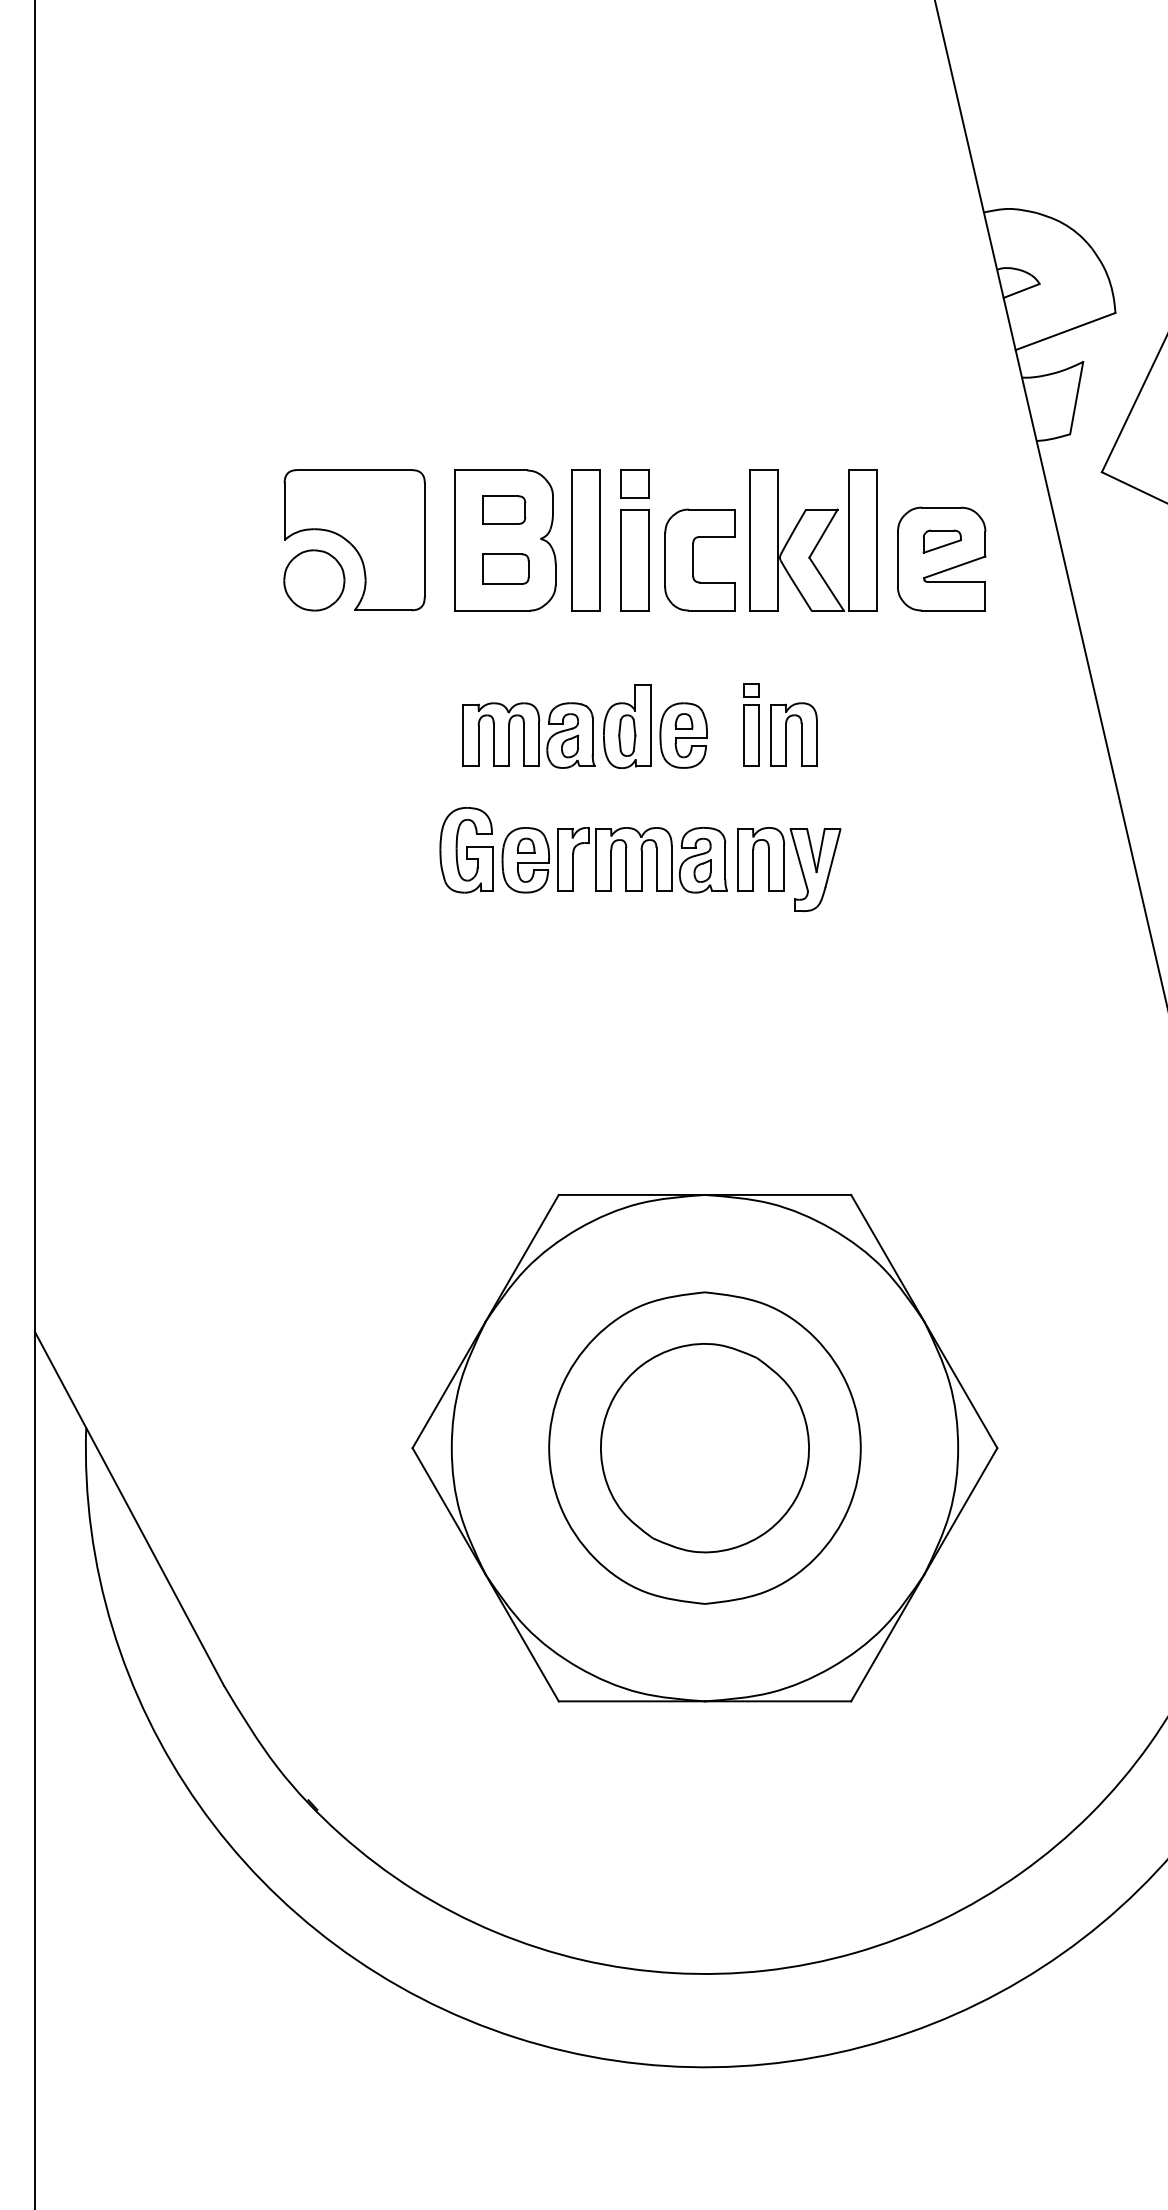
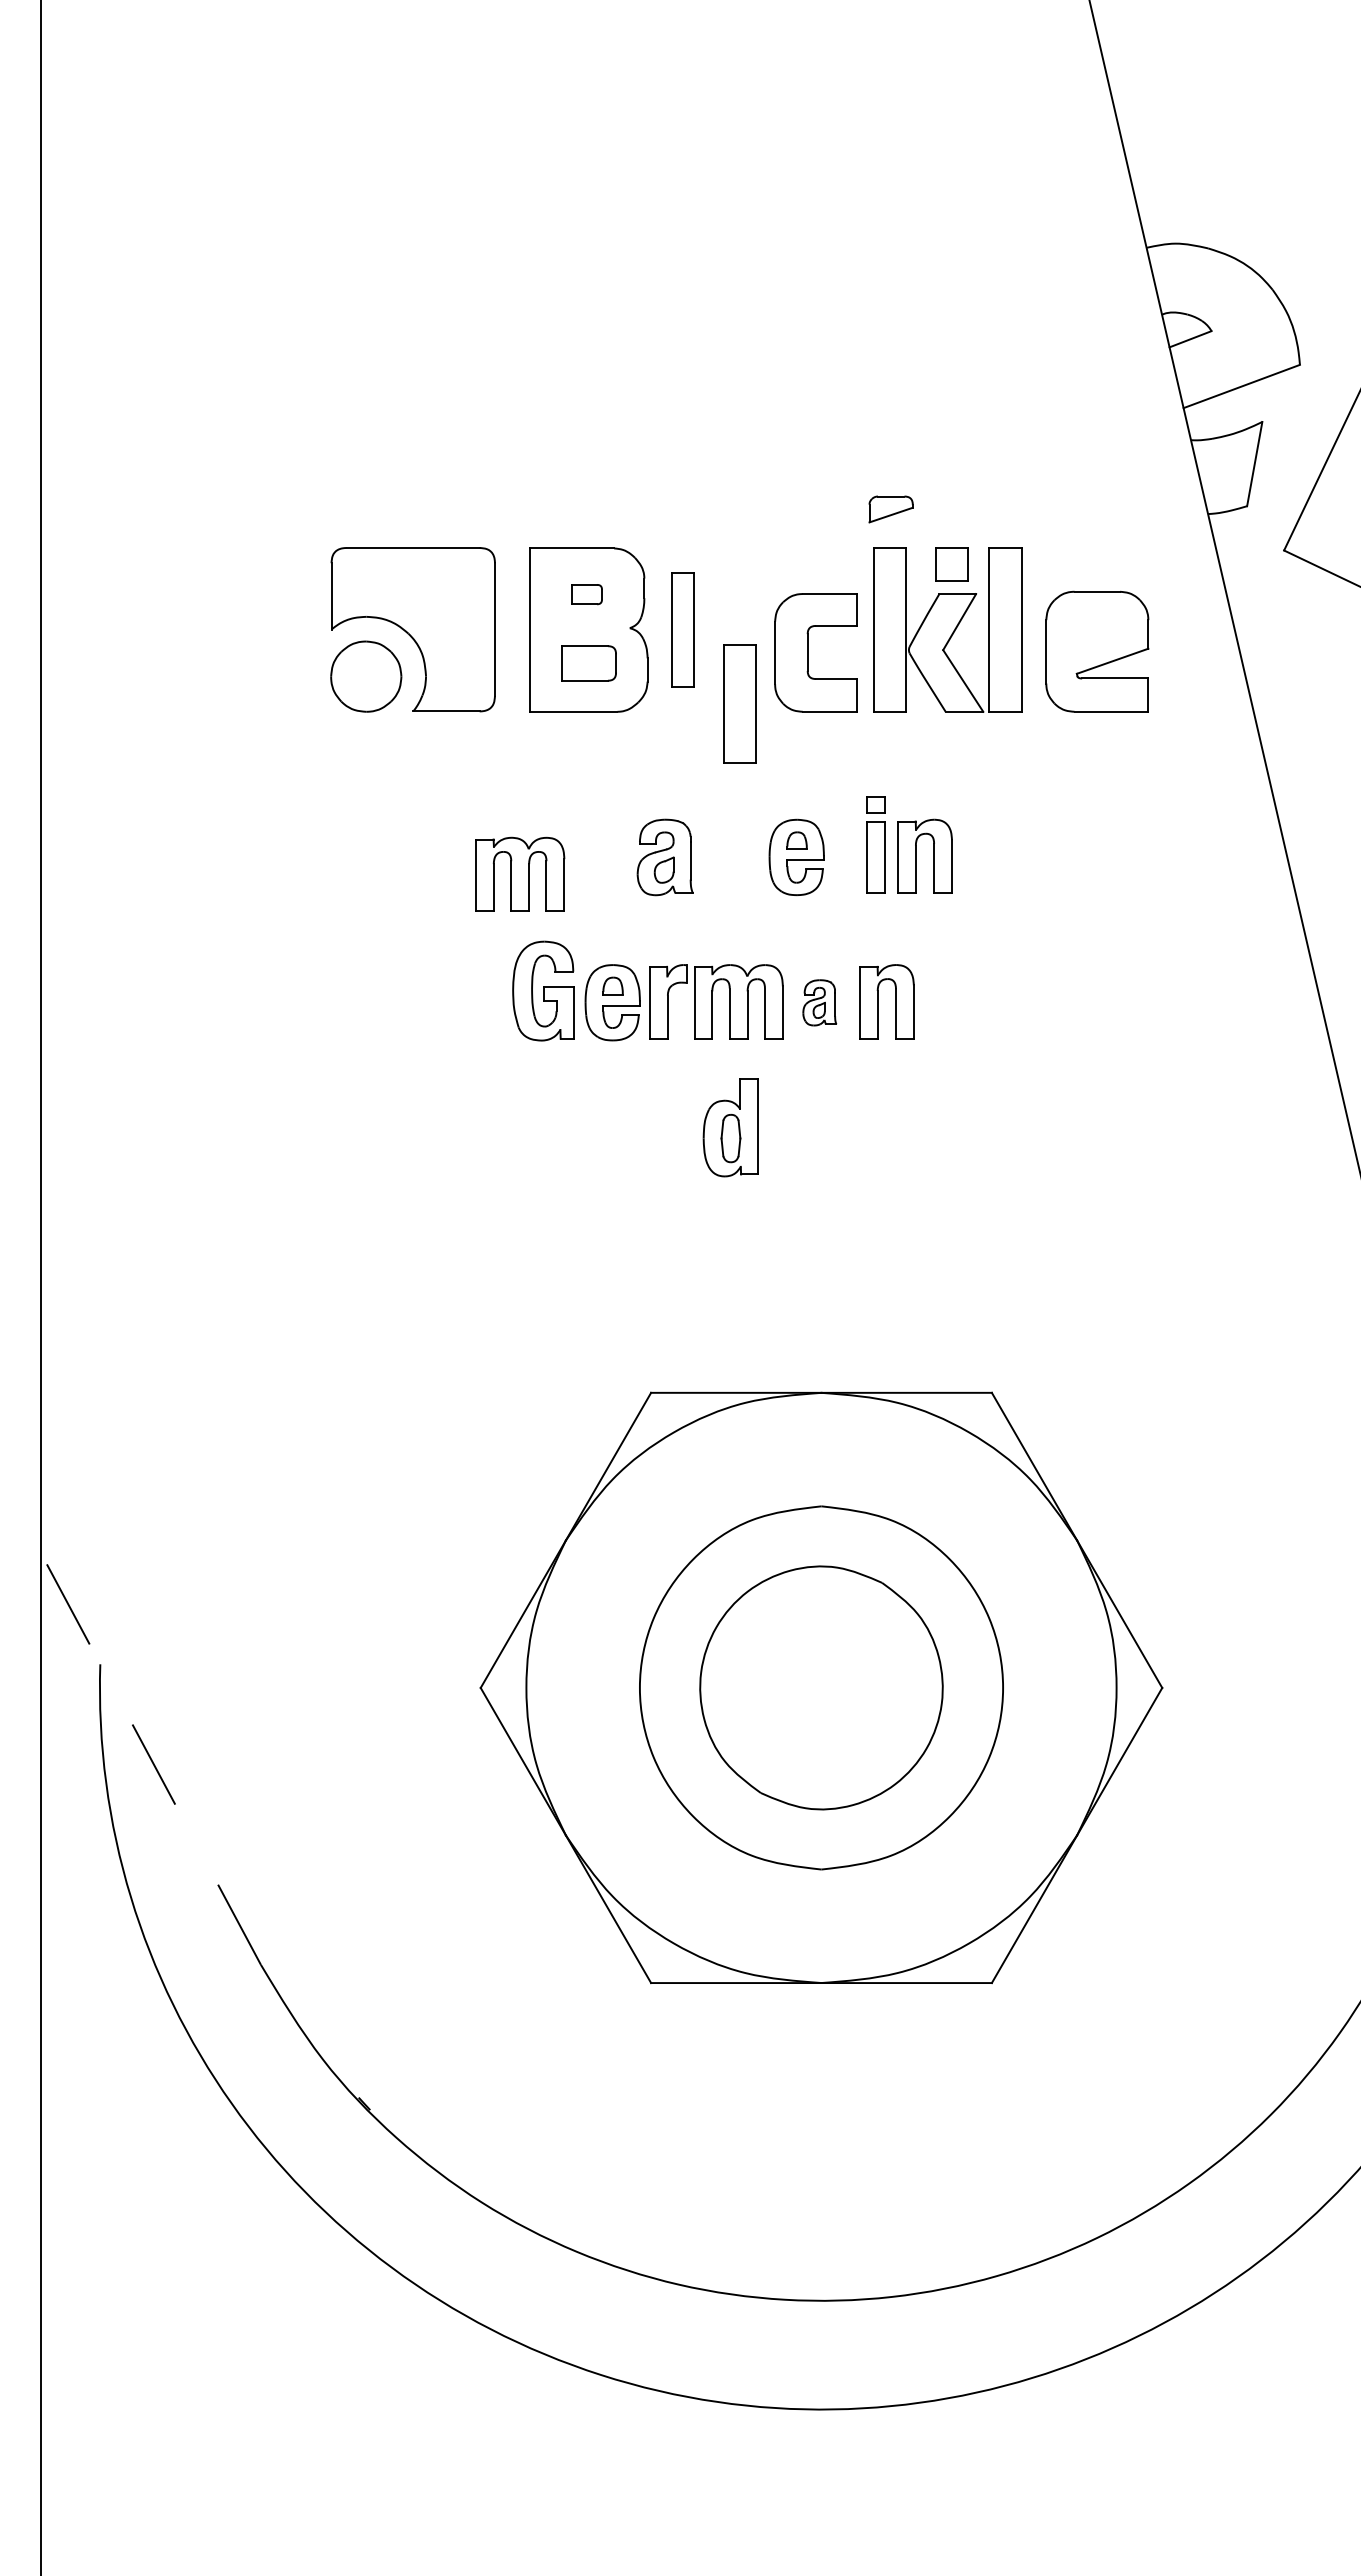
part: (634, 484) -> (951, 564), moved
part: (503, 509) -> (586, 594), size x0.6
part: (585, 540) -> (682, 629), size x0.7
part: (941, 541) -> (890, 509), moved
part: (634, 559) -> (739, 703), moved
part: (626, 726) -> (730, 1127), moved
part: (501, 733) -> (520, 873), moved
part: (703, 860) -> (819, 1002), size x0.6
part: (815, 869) -> (950, 1013), removed
line: (129, 1508) -> (150, 1758), solid -> dashed

